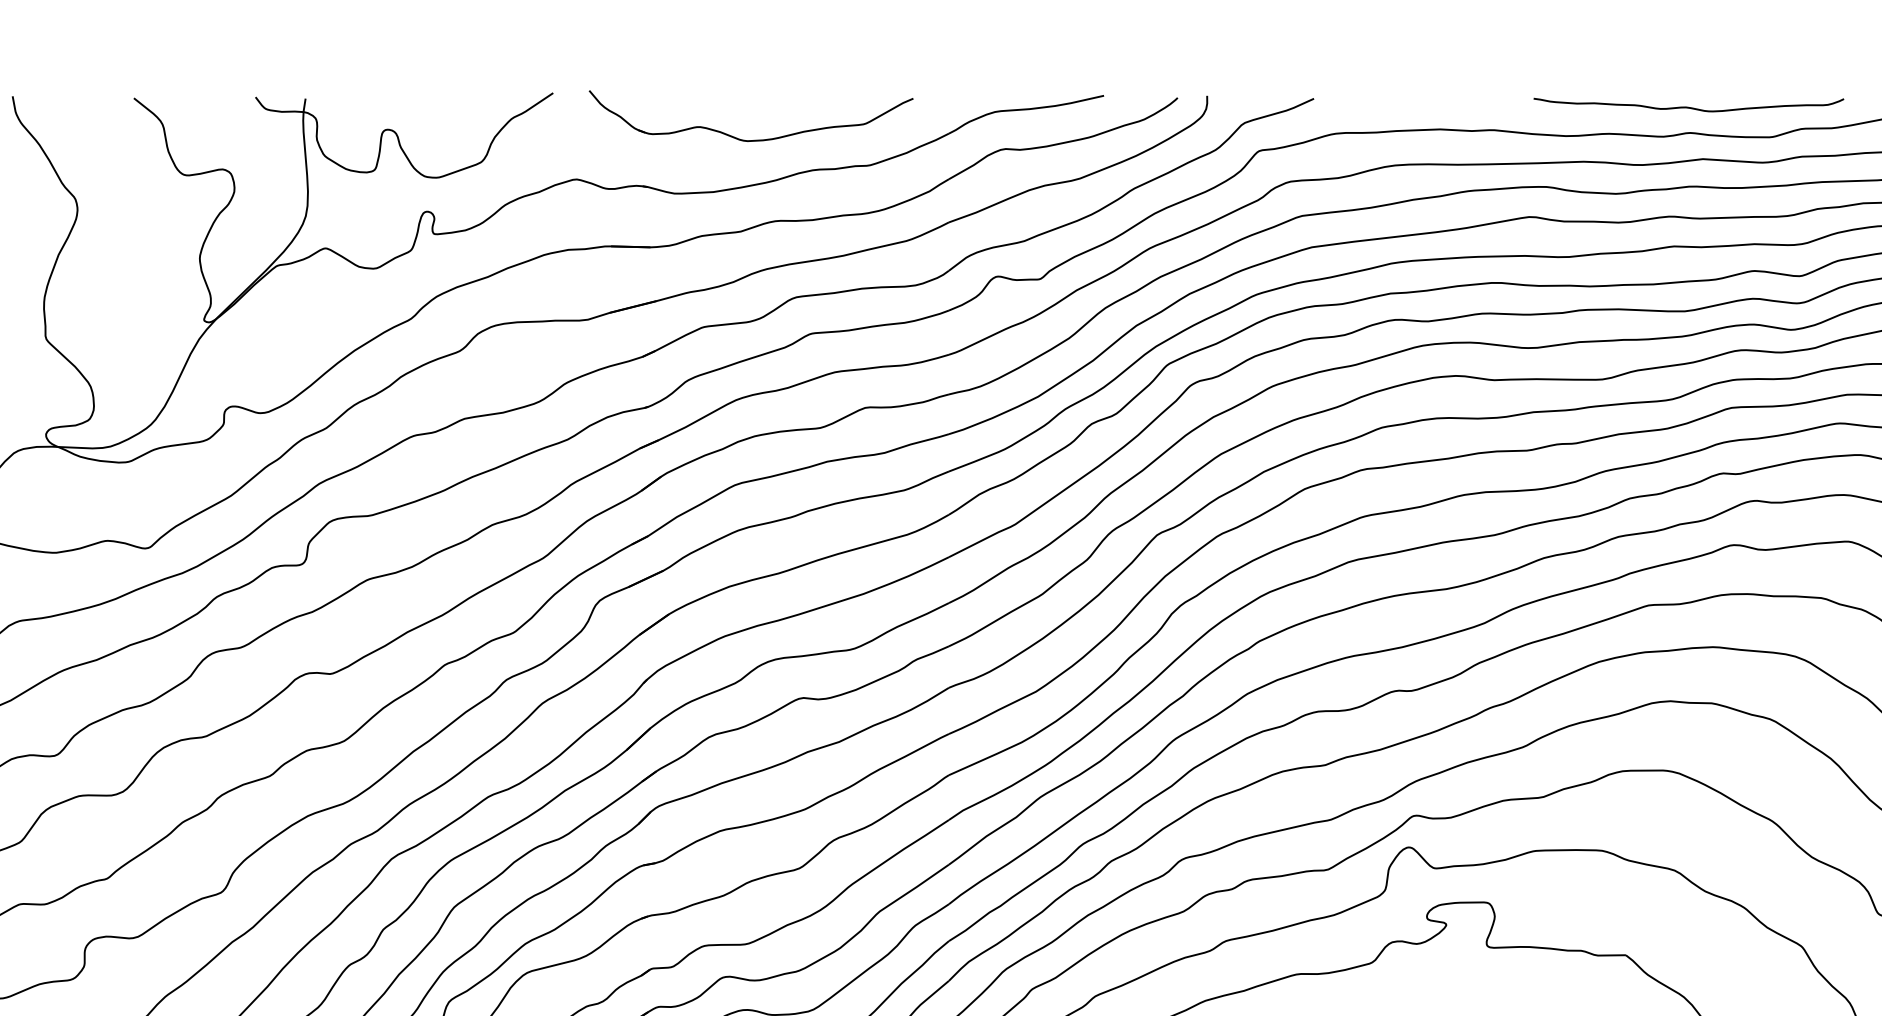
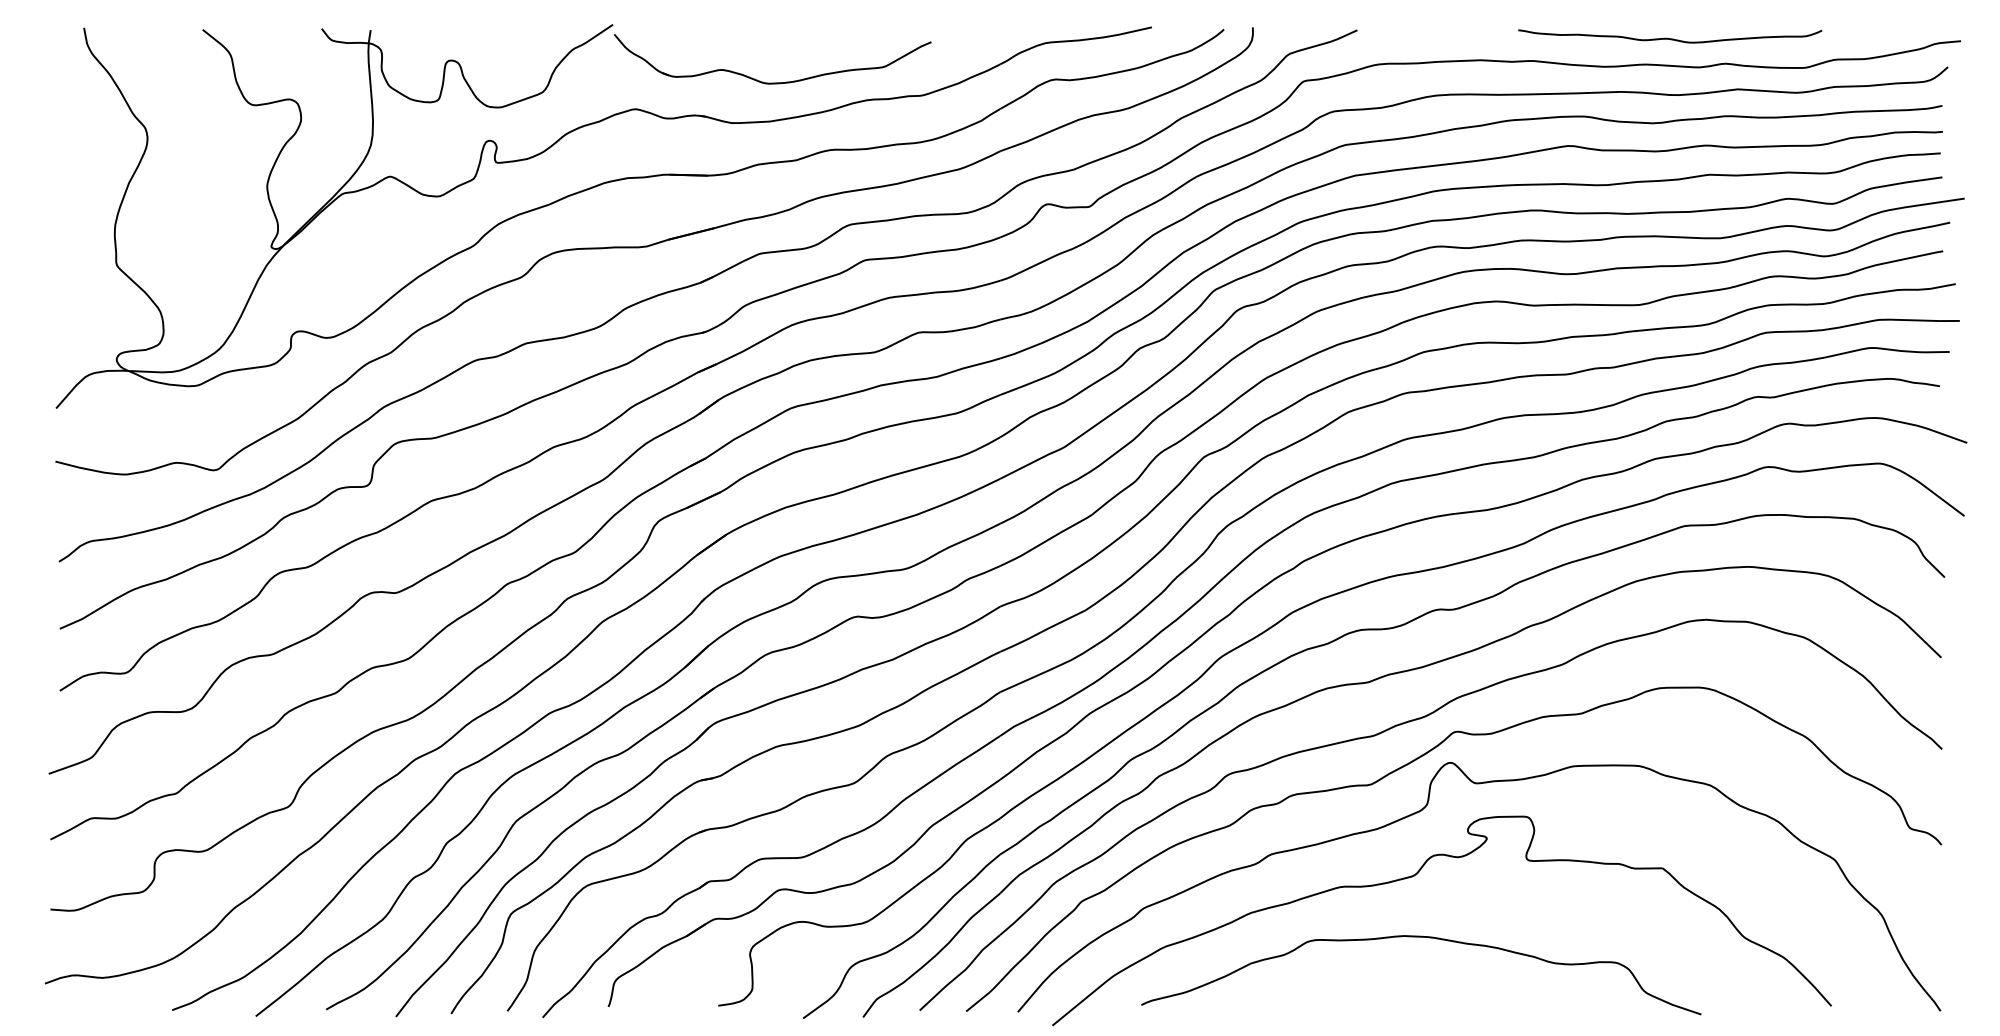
curve: (1689, 107) -> (1670, 38), moved
part: (750, 139) -> (772, 82), moved

